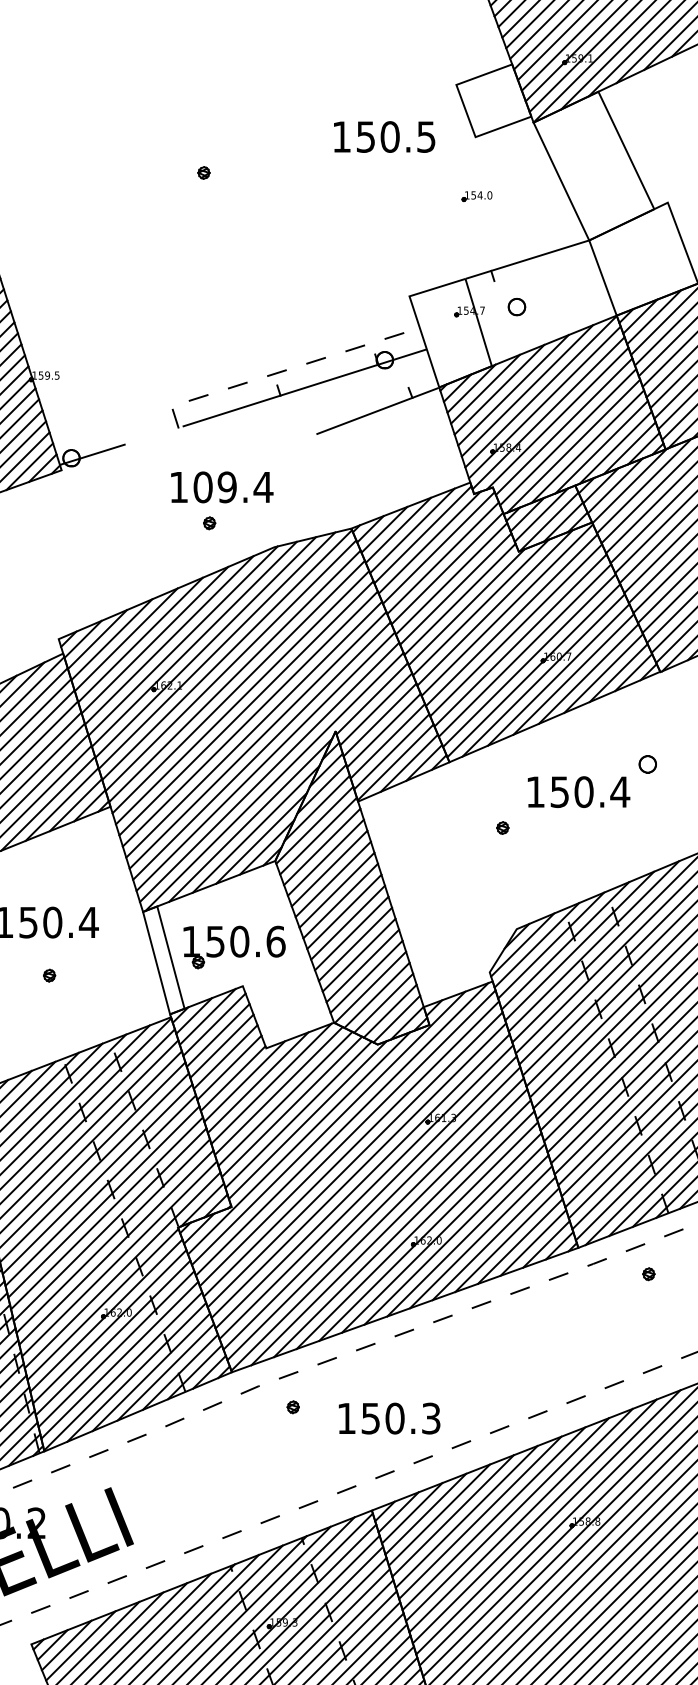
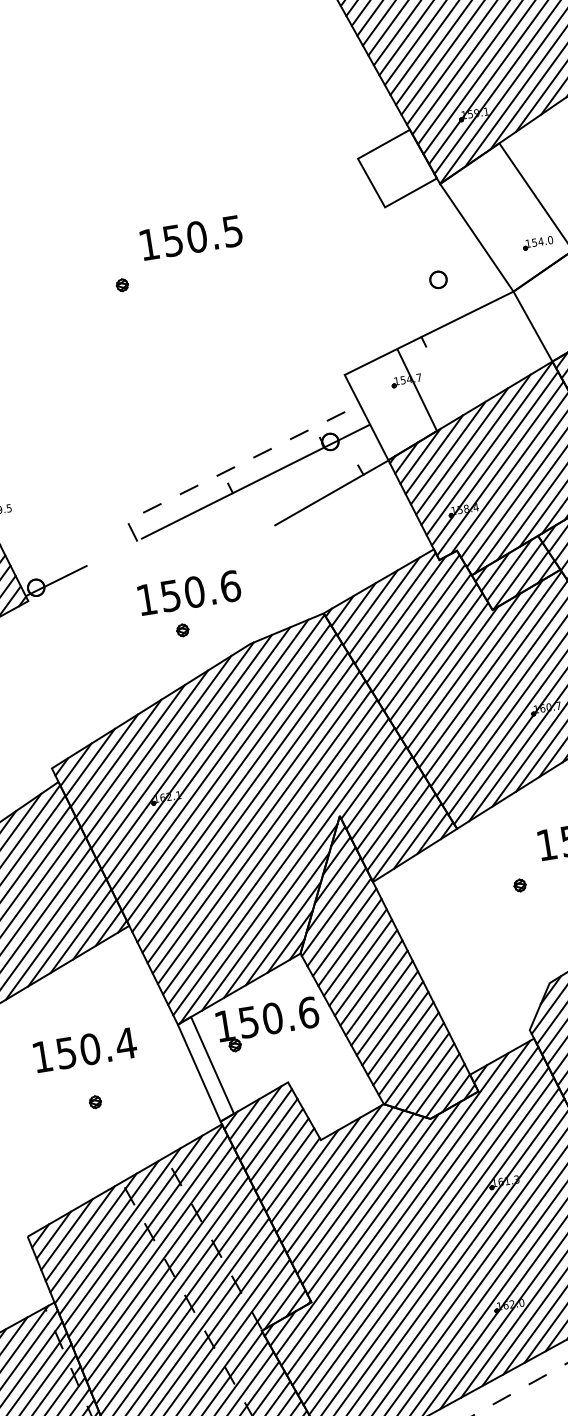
text: (384, 136) -> (191, 237), moved
part: (476, 196) -> (537, 243), moved
part: (516, 307) -> (438, 280), moved
text: (233, 487) -> (200, 591), 109.4 -> 150.6
part: (234, 947) -> (268, 1025), moved

